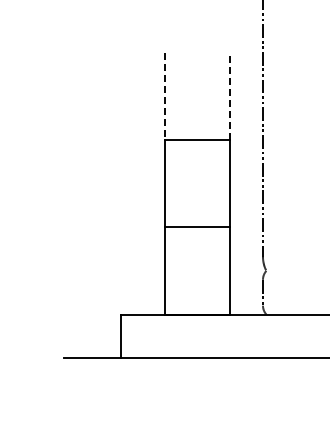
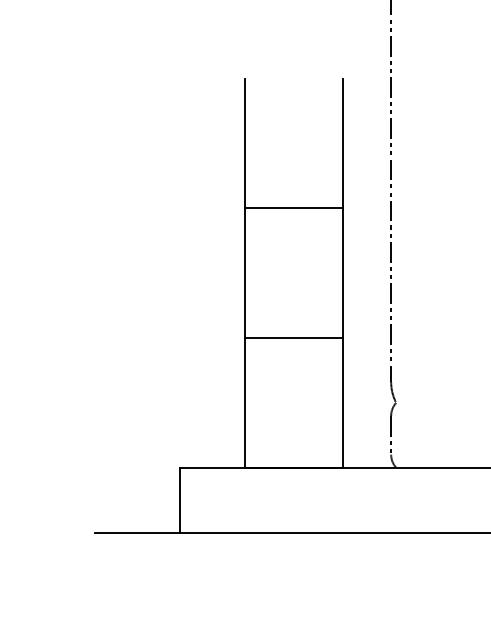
line: (164, 96) -> (244, 143), dashed -> solid
line: (230, 96) -> (342, 143), dashed -> solid

